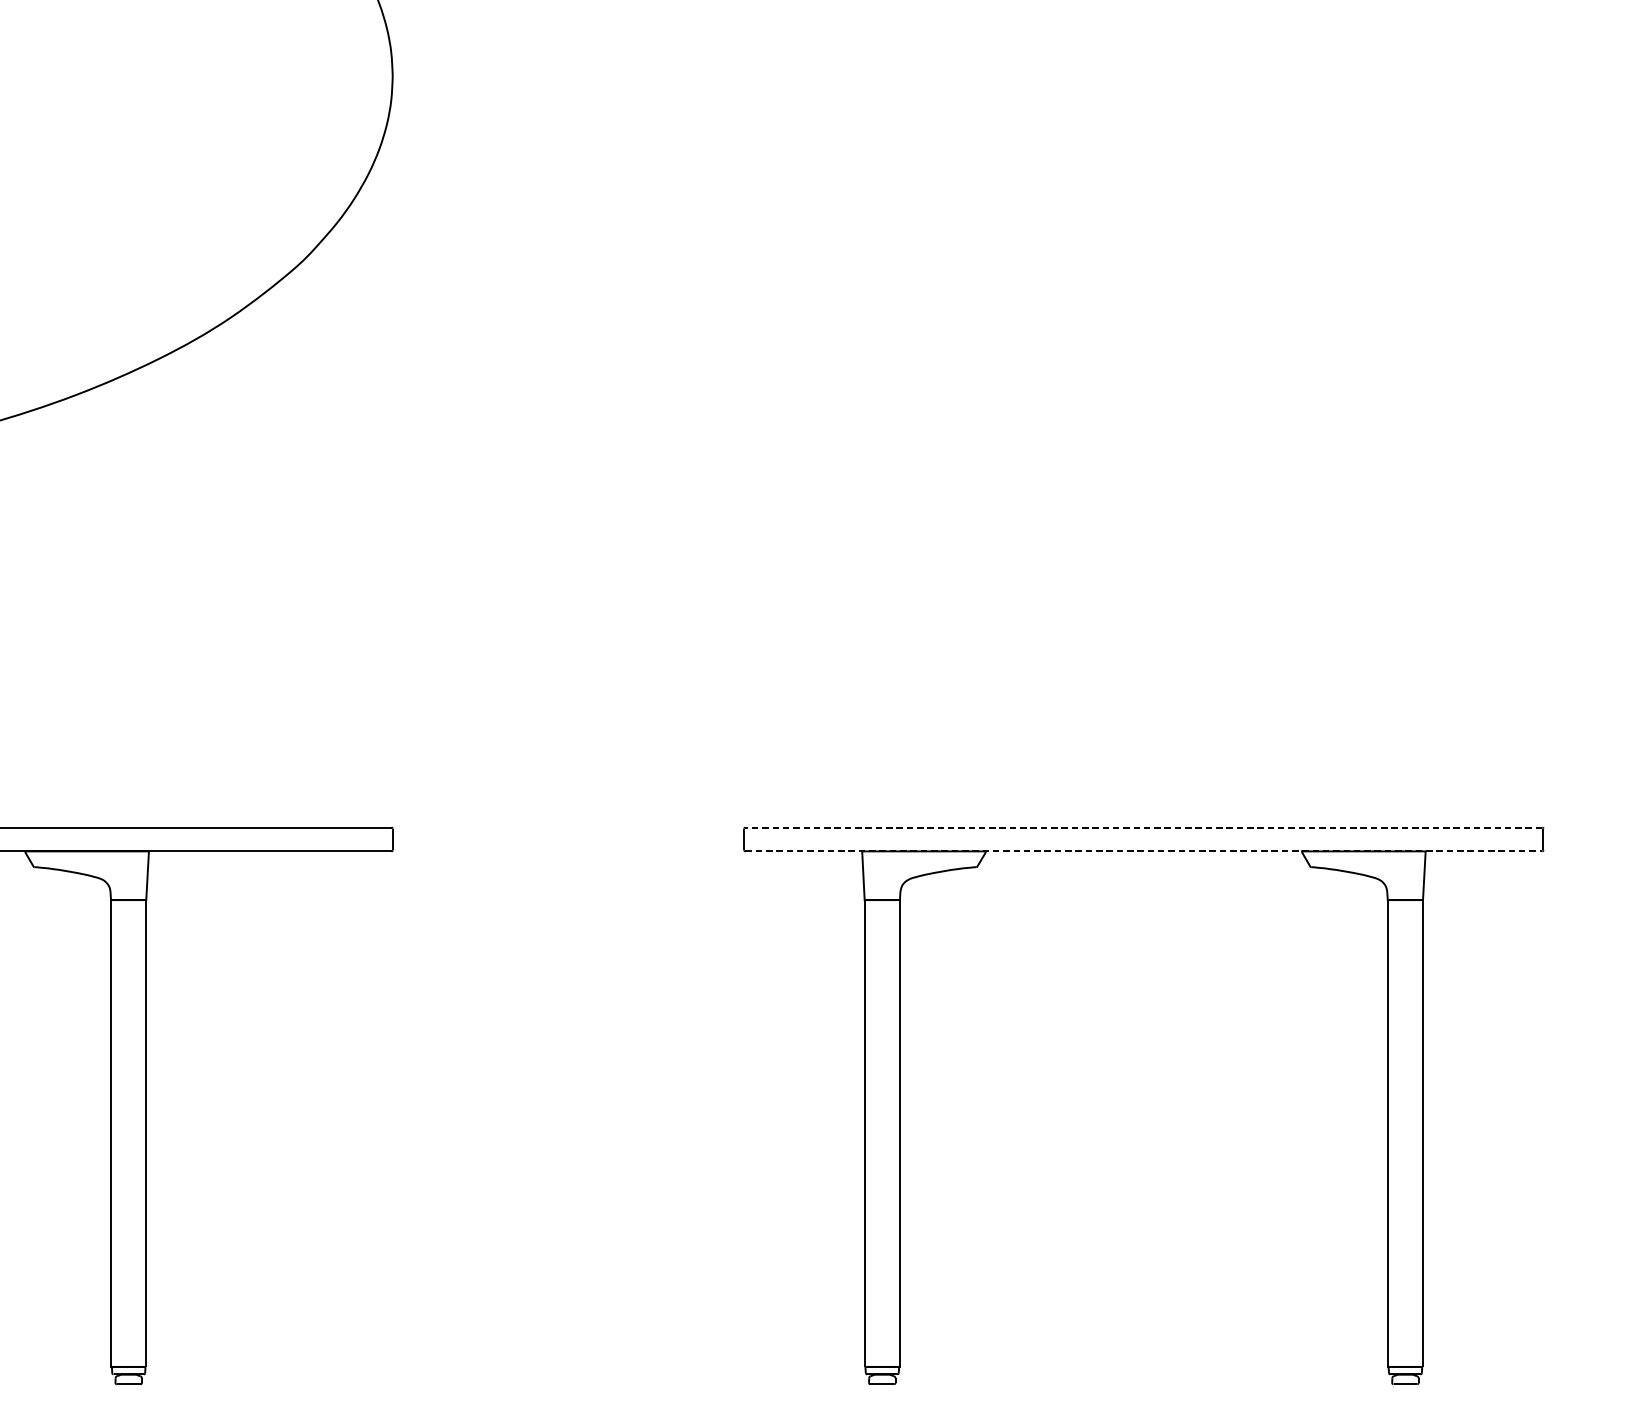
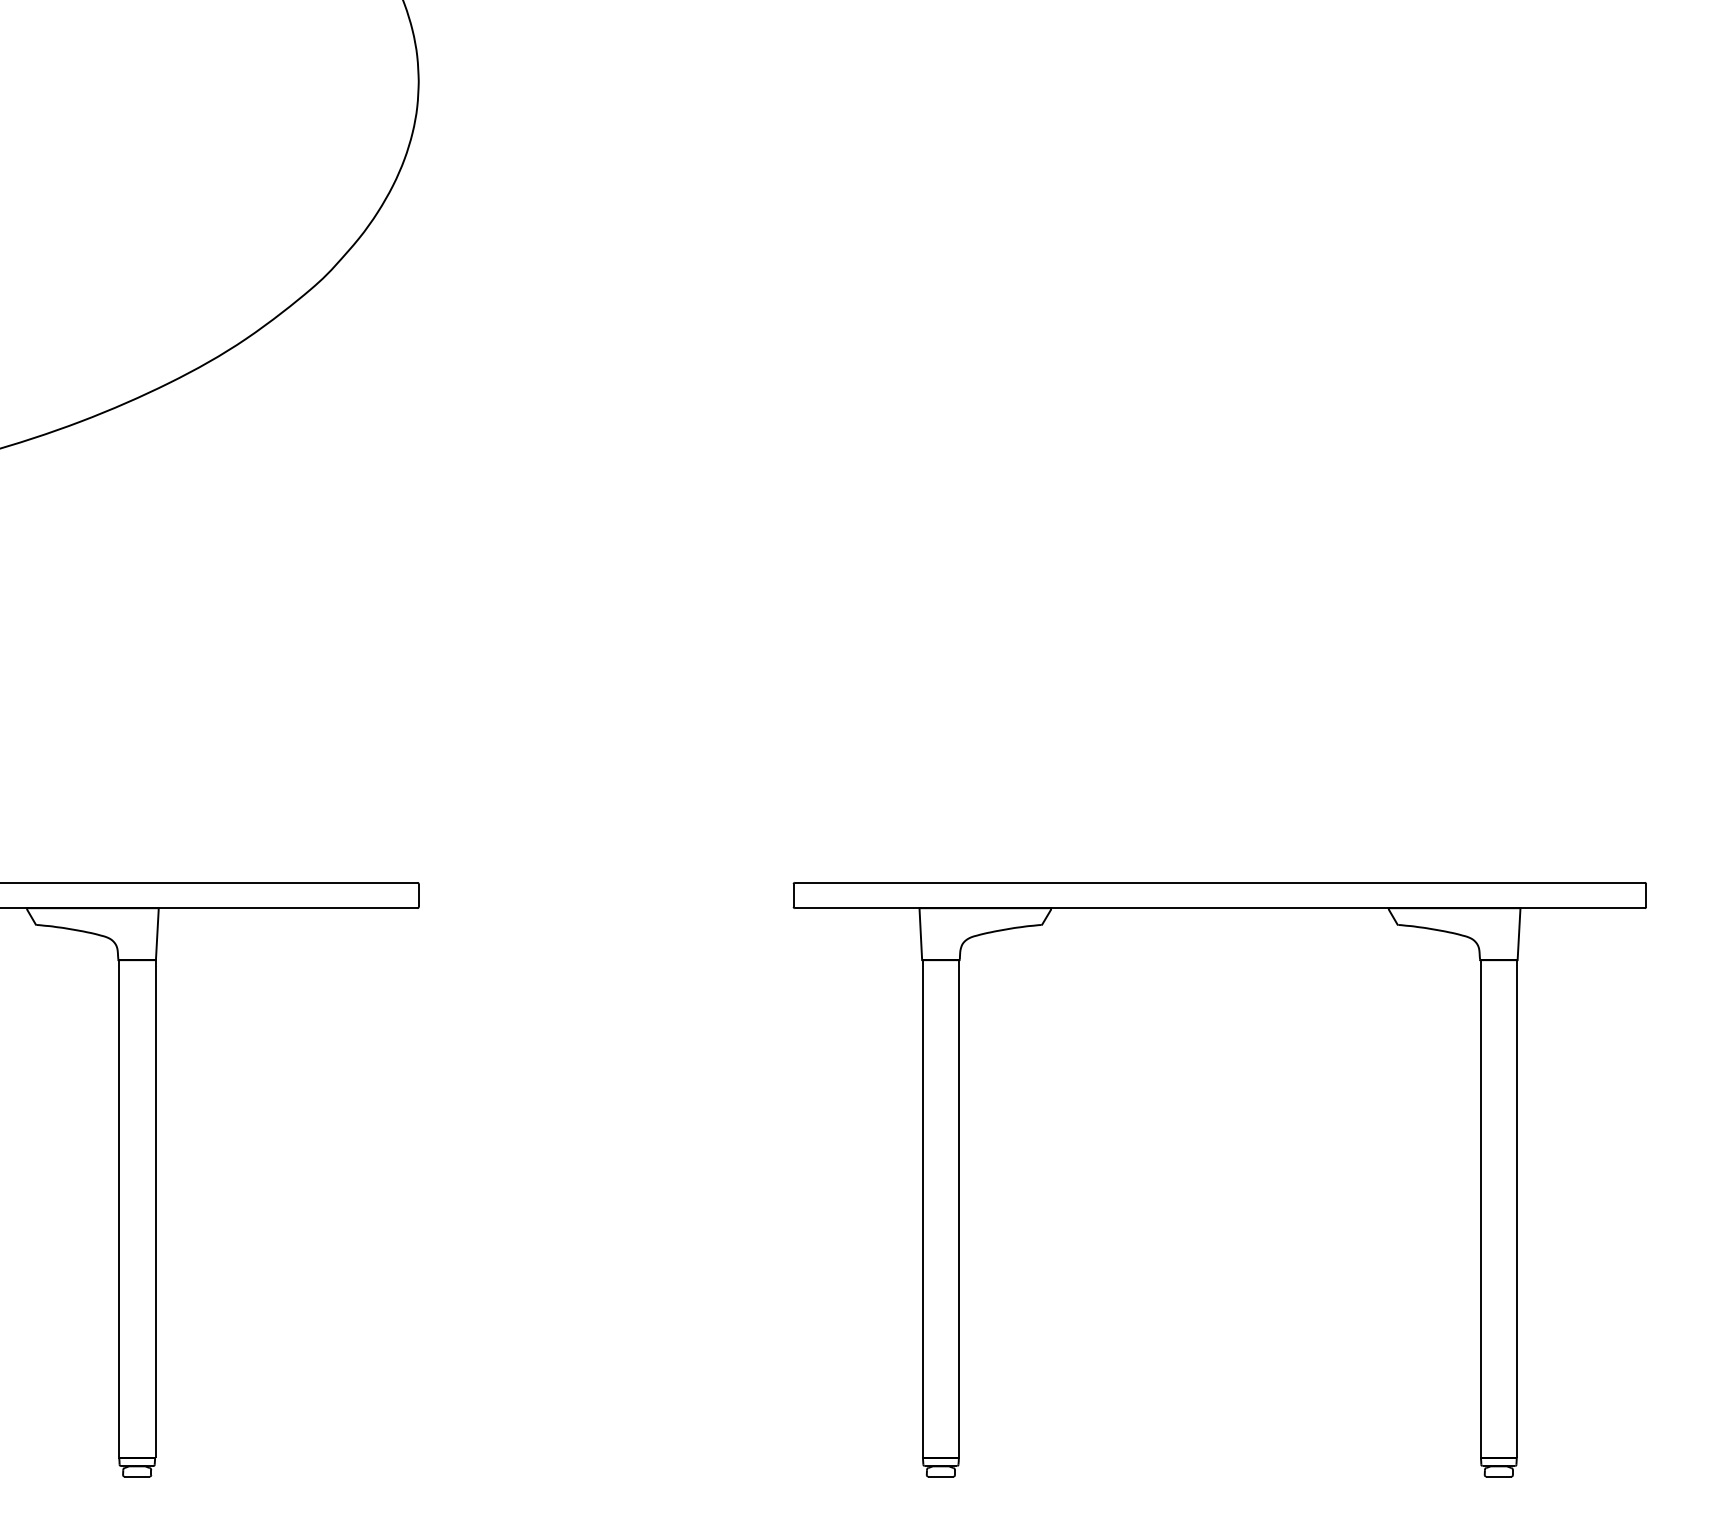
line: (1143, 827) -> (1219, 882), dashed -> solid
line: (1144, 851) -> (1220, 908), dashed -> solid

